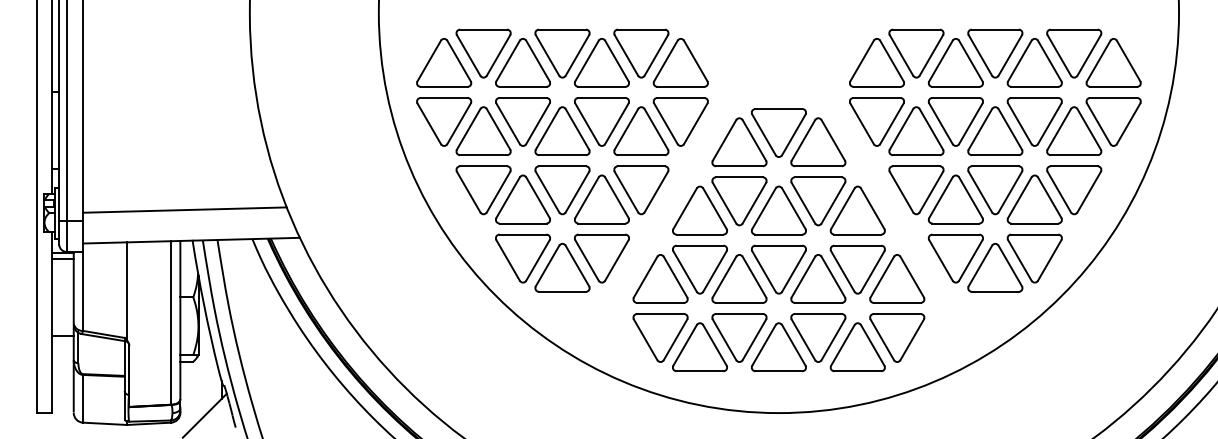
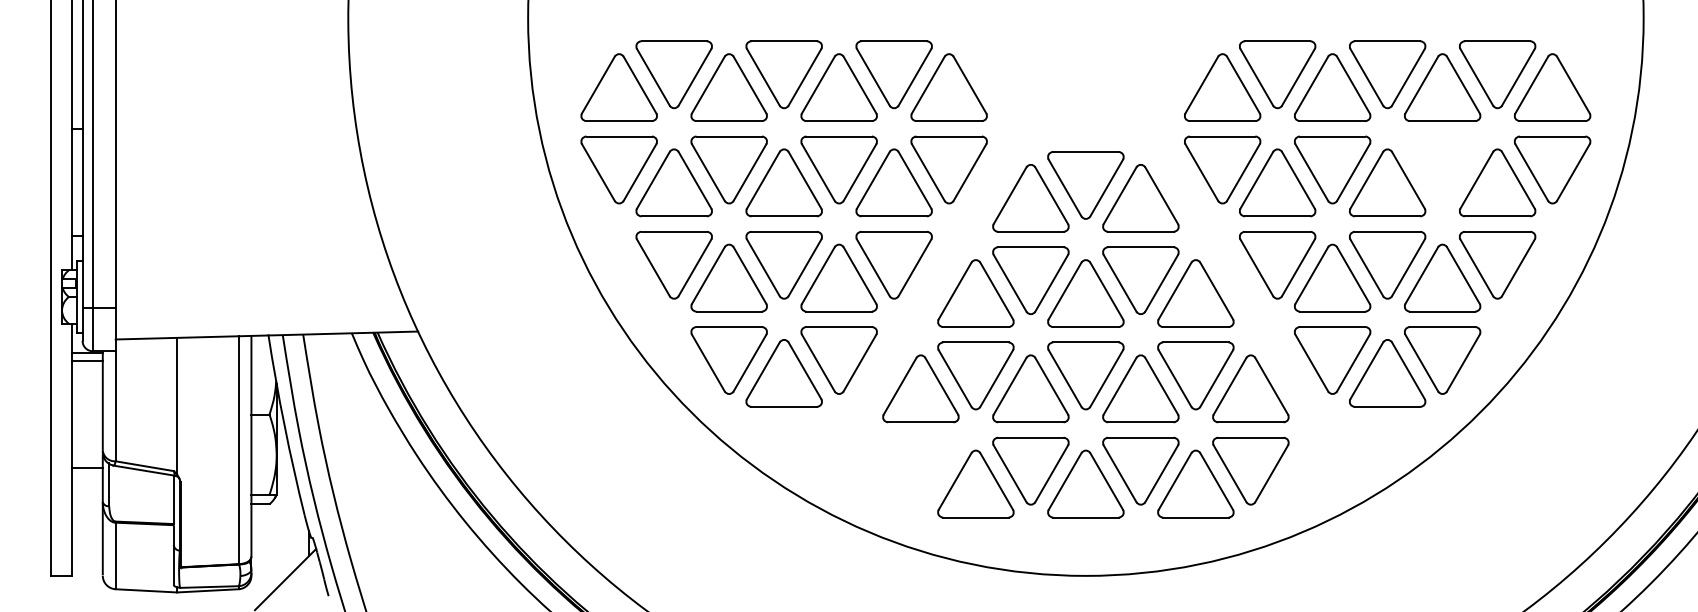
part: (1034, 121) -> (1442, 169), removed
line: (184, 209) -> (257, 292), removed
part: (660, 337) -> (920, 470), removed

